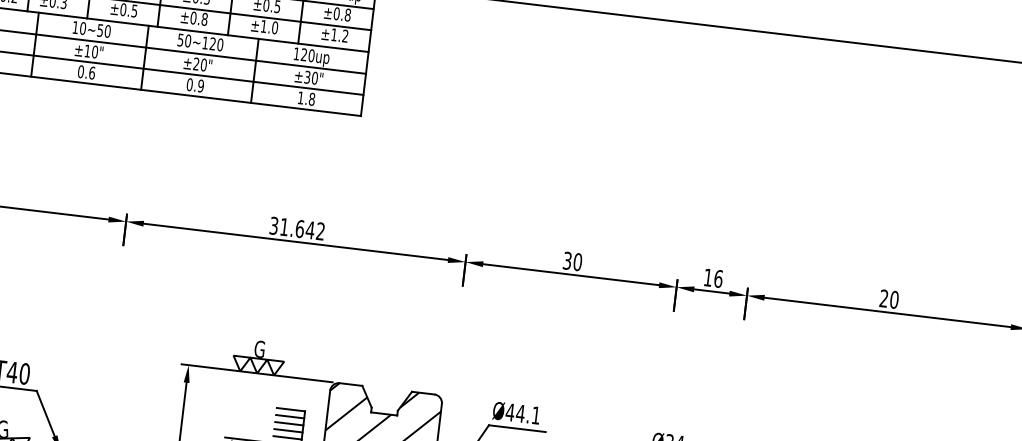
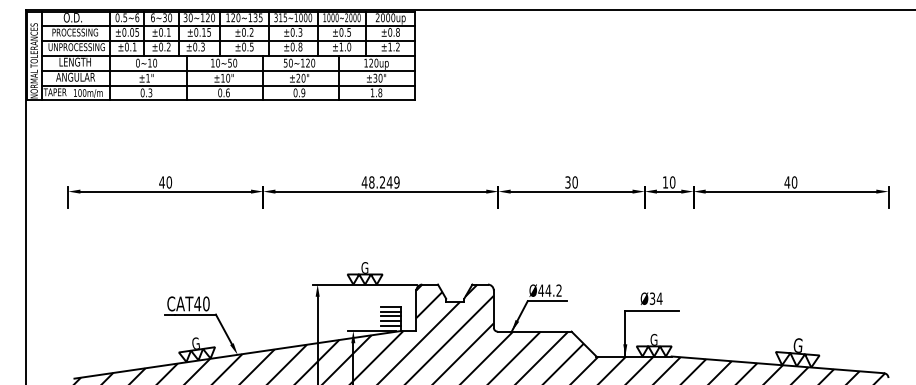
text: (296, 228) -> (380, 182), 31.642 -> 48.249
text: (718, 278) -> (672, 182), 16 -> 10
text: (884, 298) -> (787, 182), 20 -> 40
text: (535, 415) -> (558, 290), Ø44.1 -> Ø44.2

